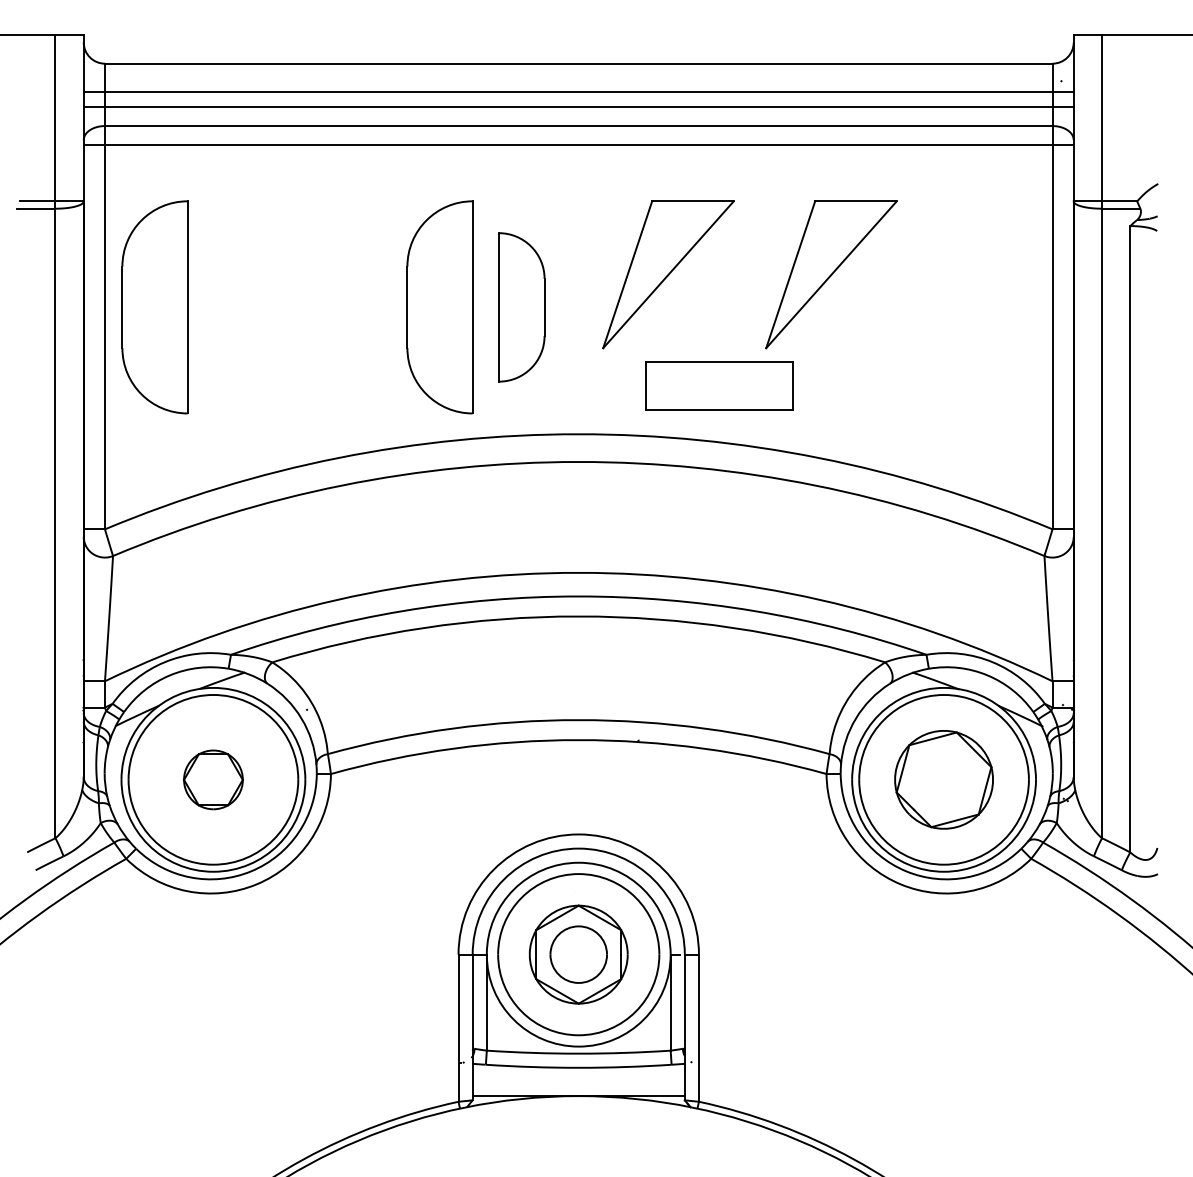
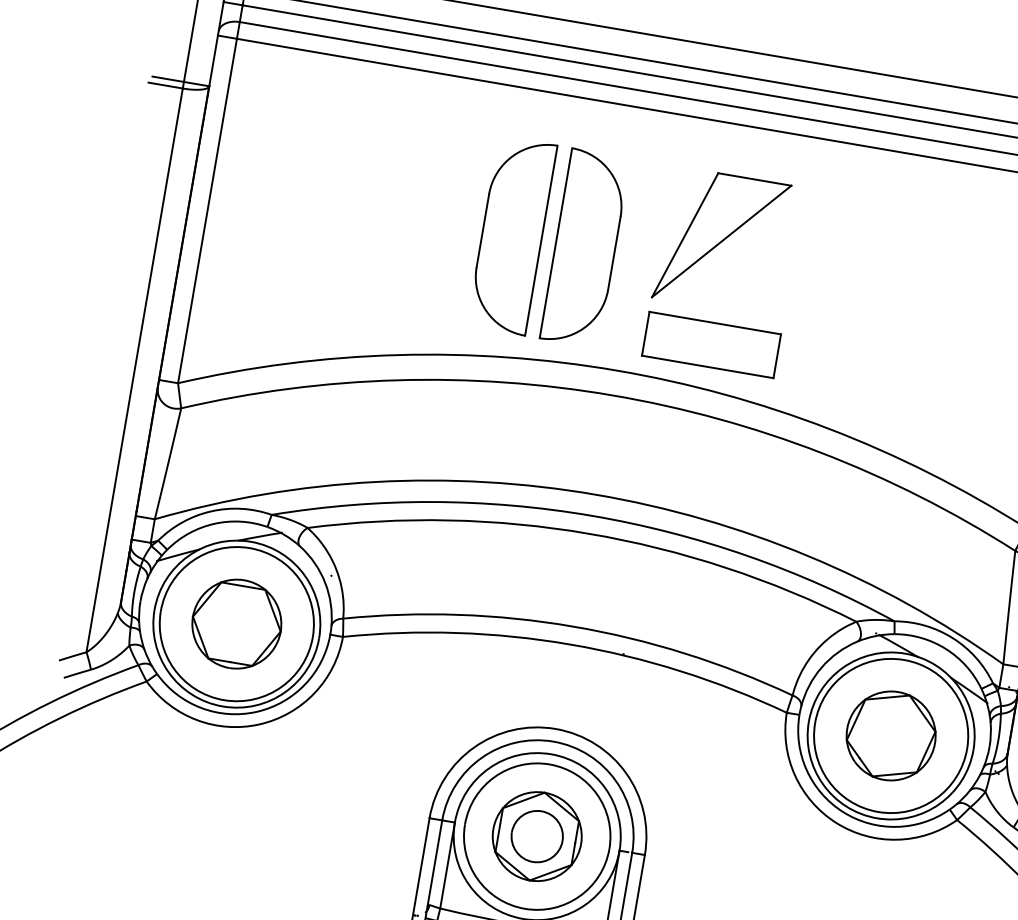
part: (831, 274) -> (867, 266), removed
part: (154, 307) -> (256, 192), removed
part: (521, 307) -> (585, 248), size x1.43
part: (719, 385) -> (711, 344), moved
part: (213, 779) -> (236, 623), size x1.67

